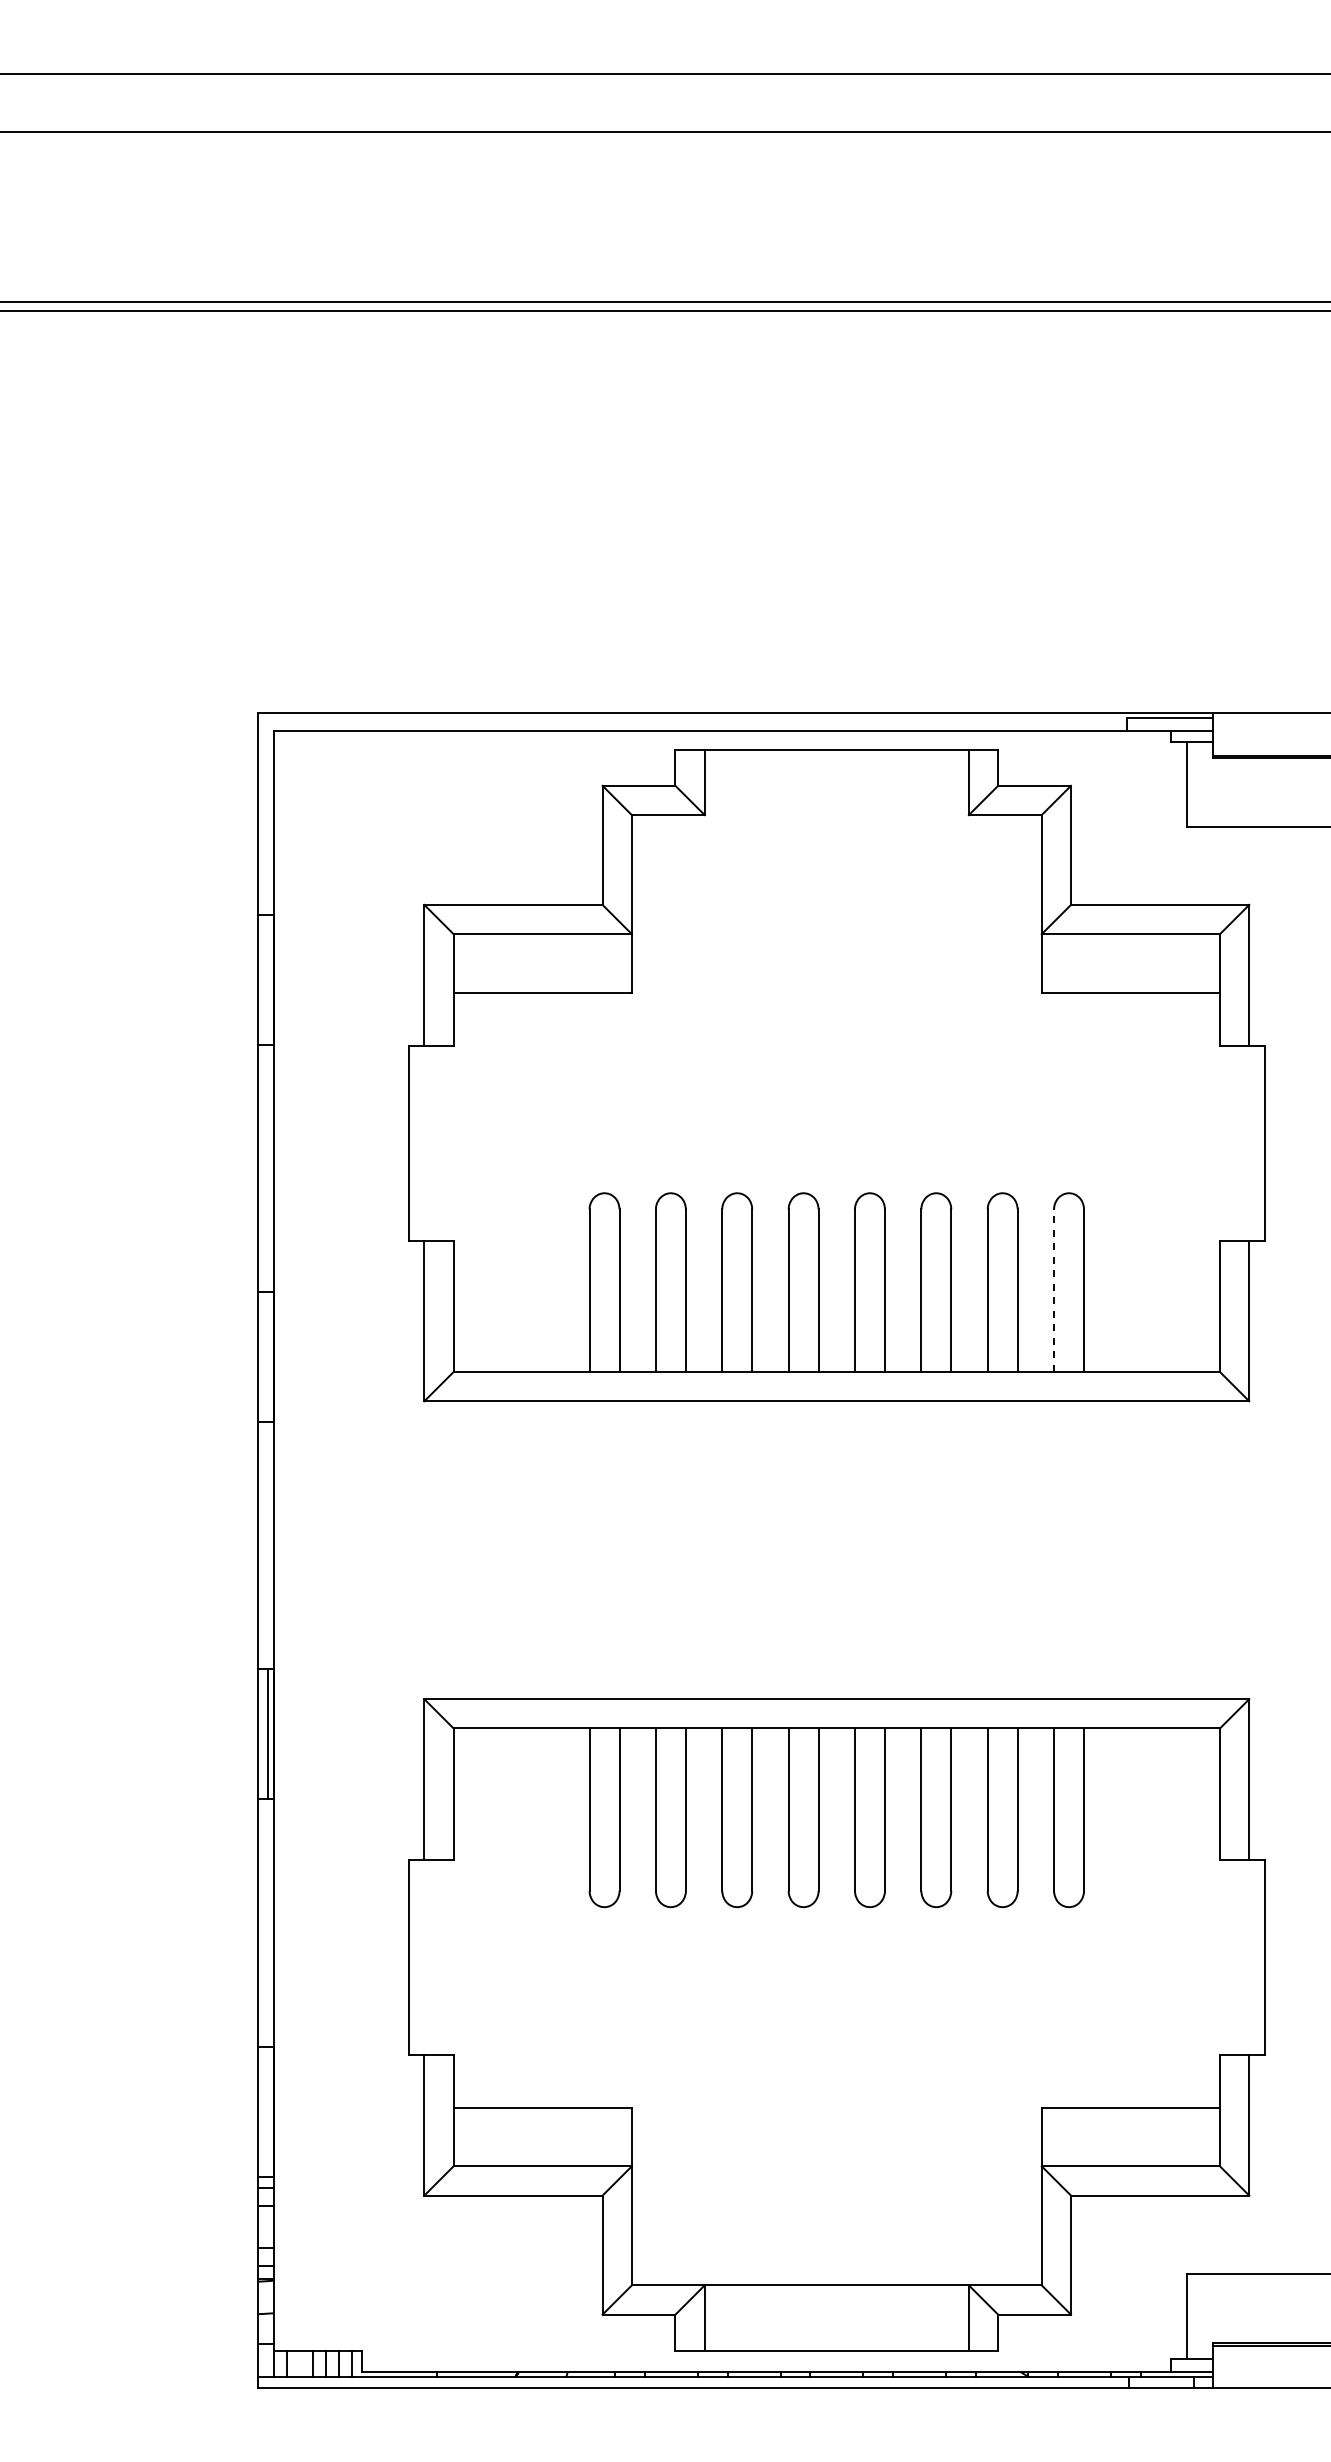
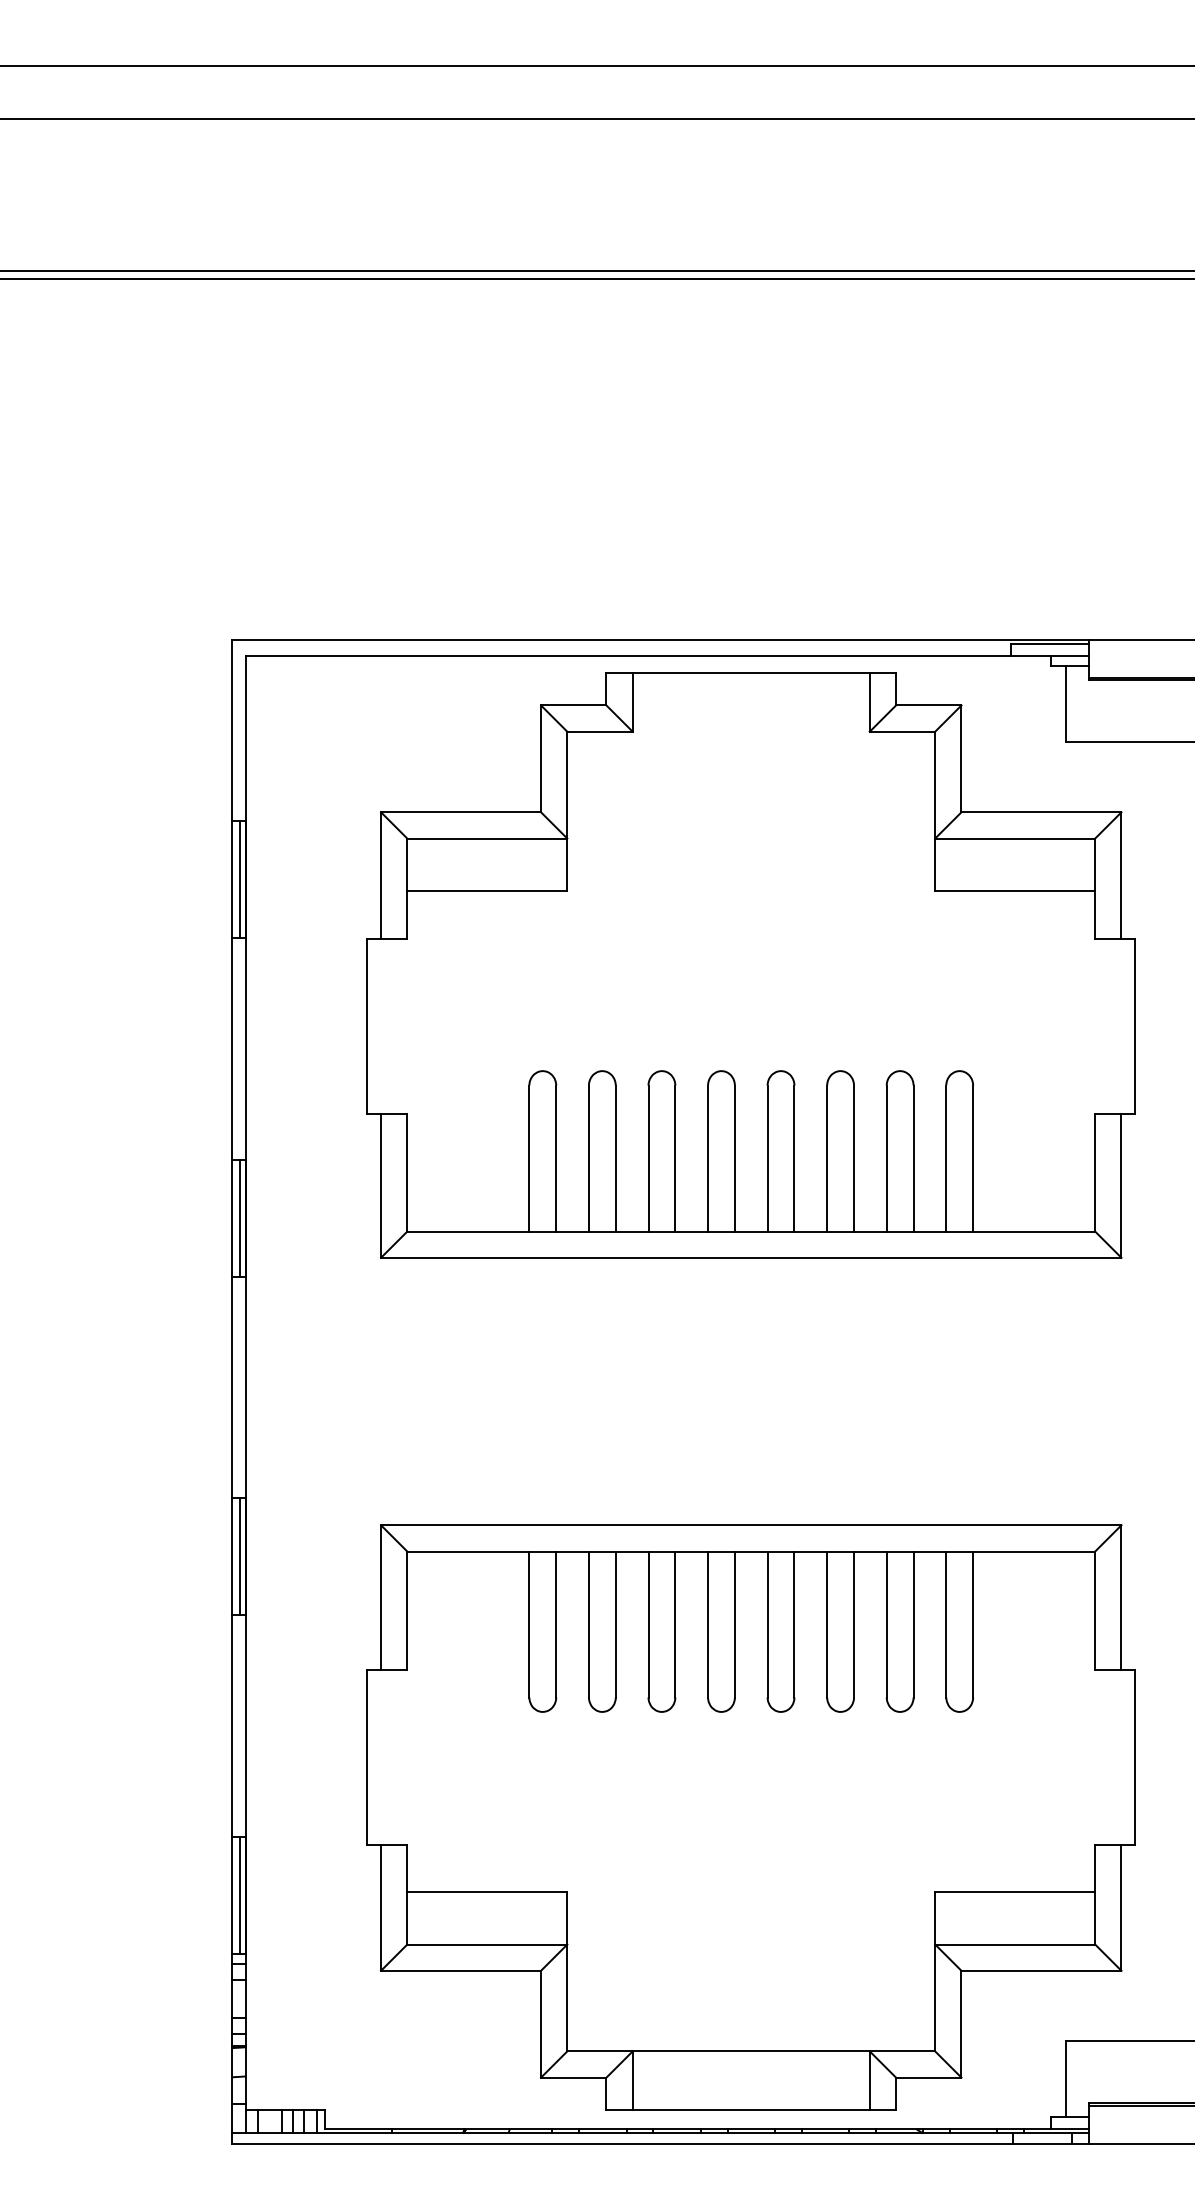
line: (267, 979) -> (240, 879), added
line: (1054, 1290) -> (946, 1158), dashed -> solid
line: (267, 1356) -> (240, 1217), added
line: (267, 2111) -> (240, 1895), added

